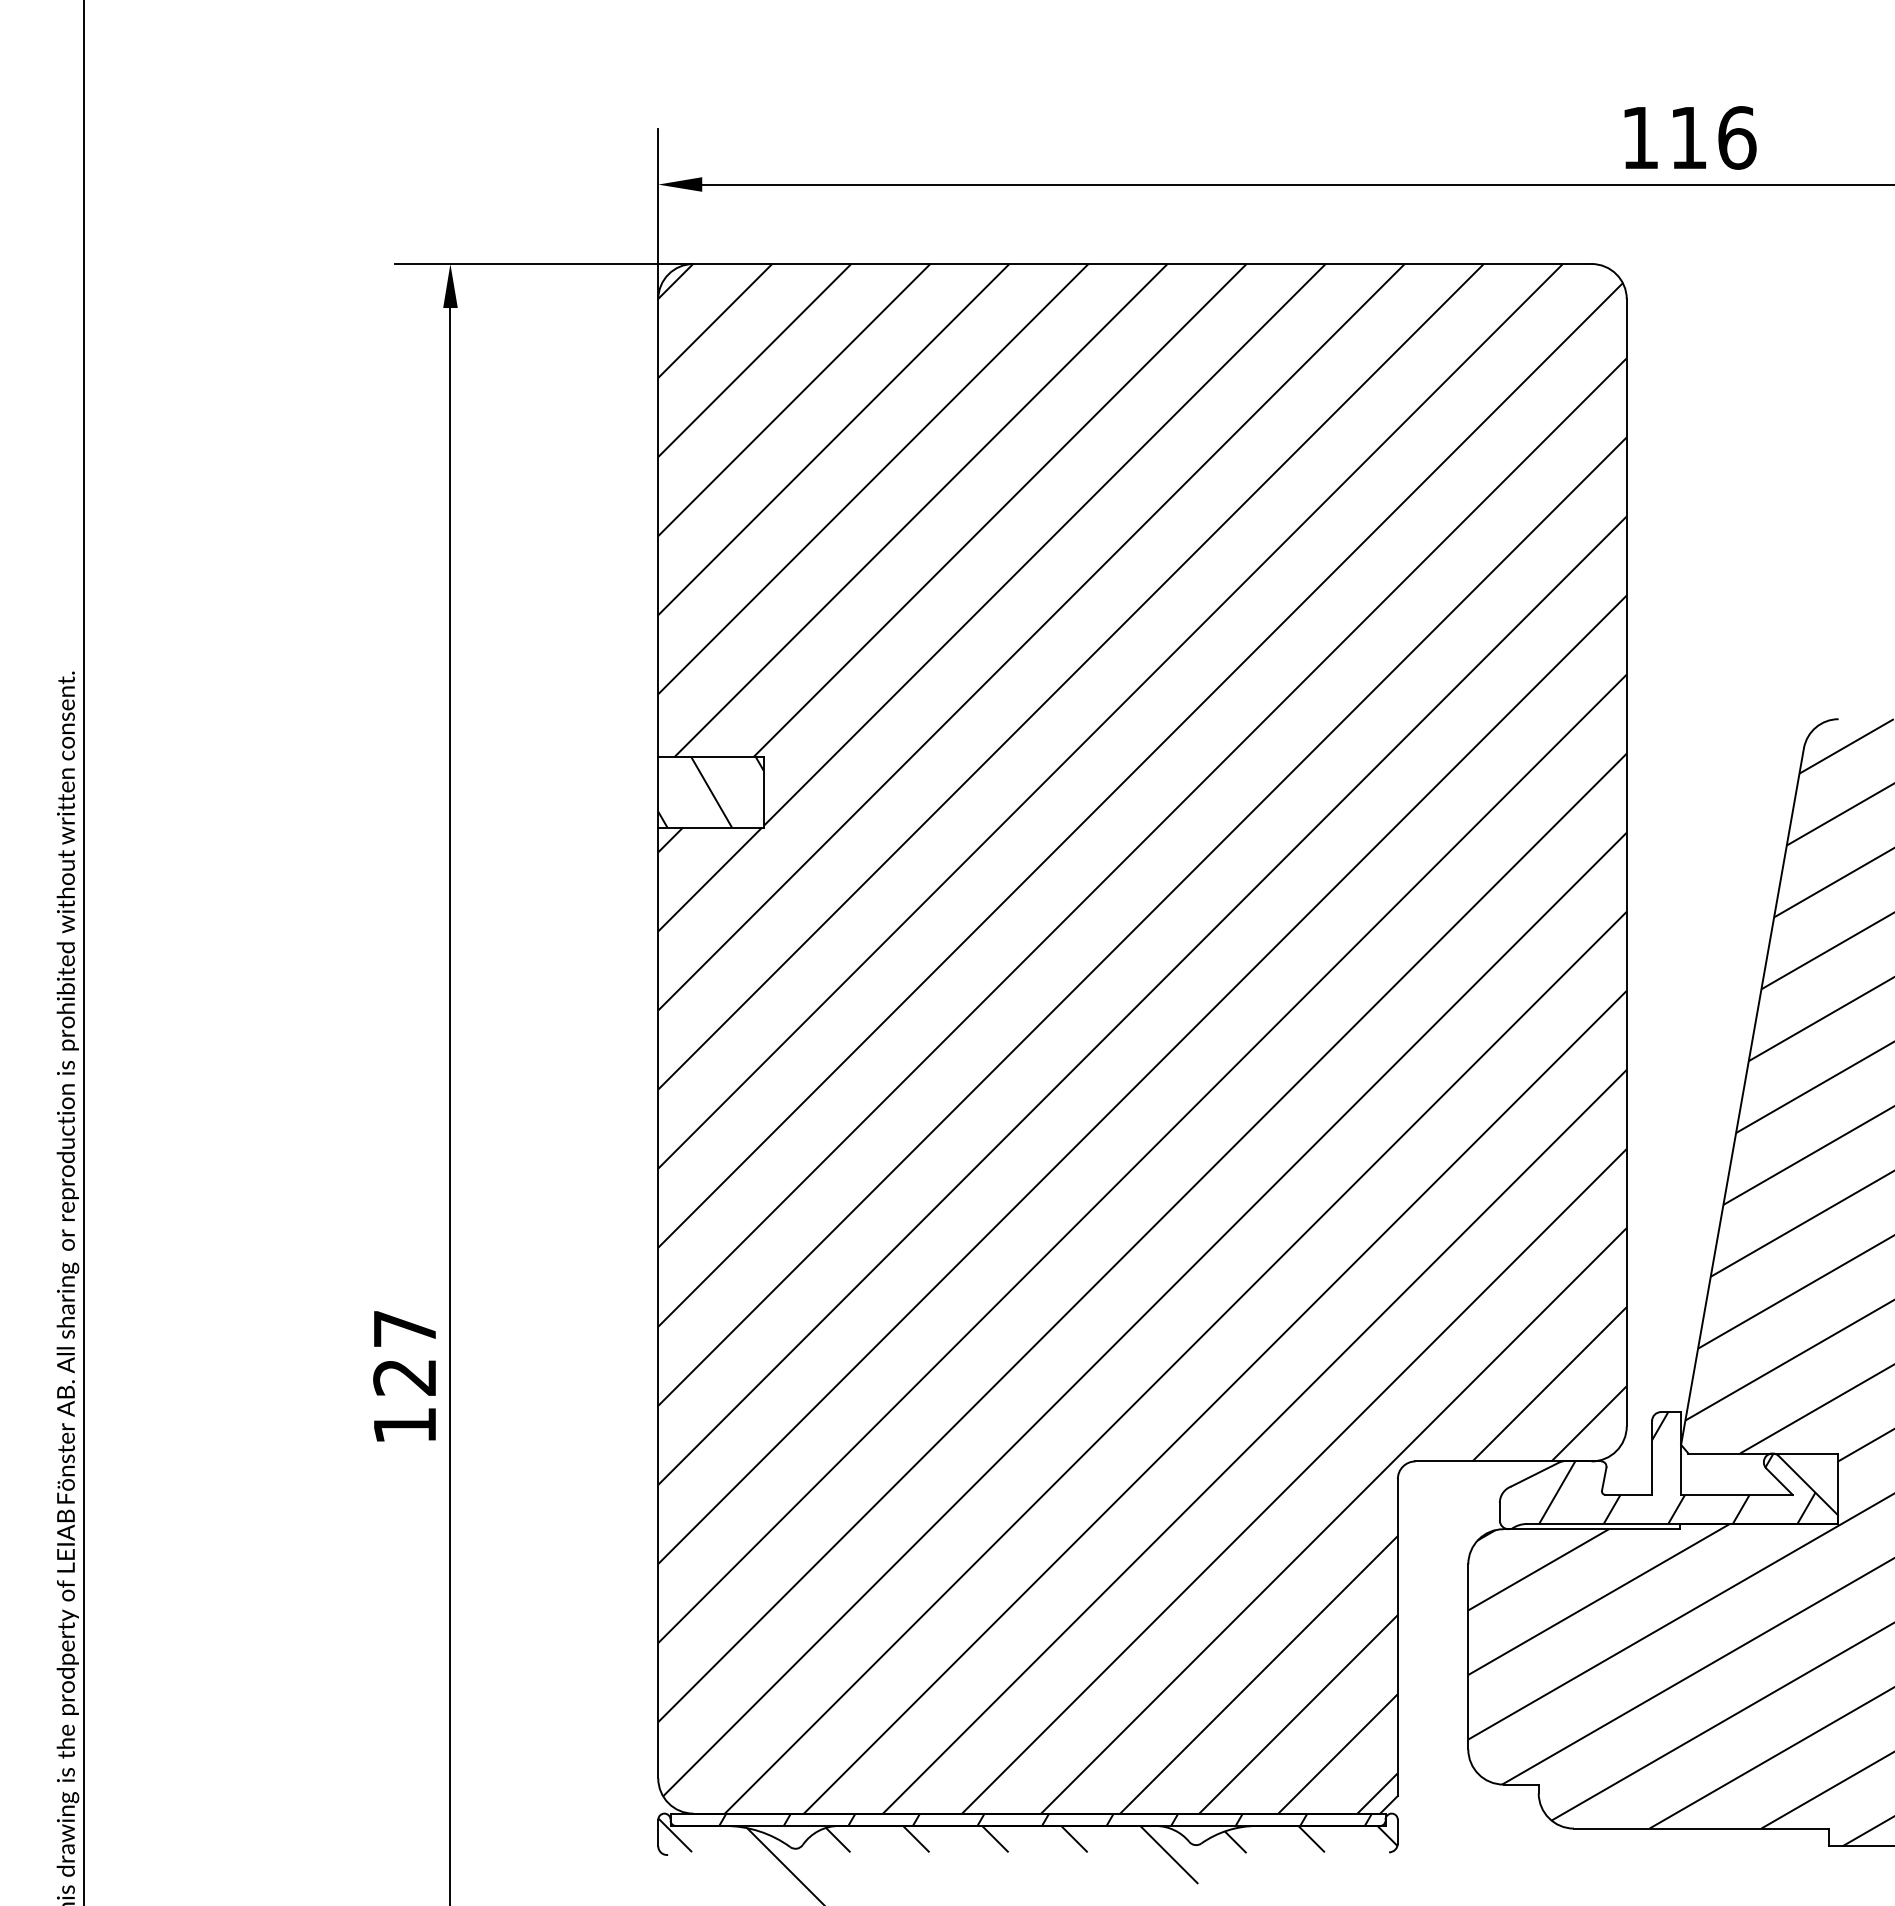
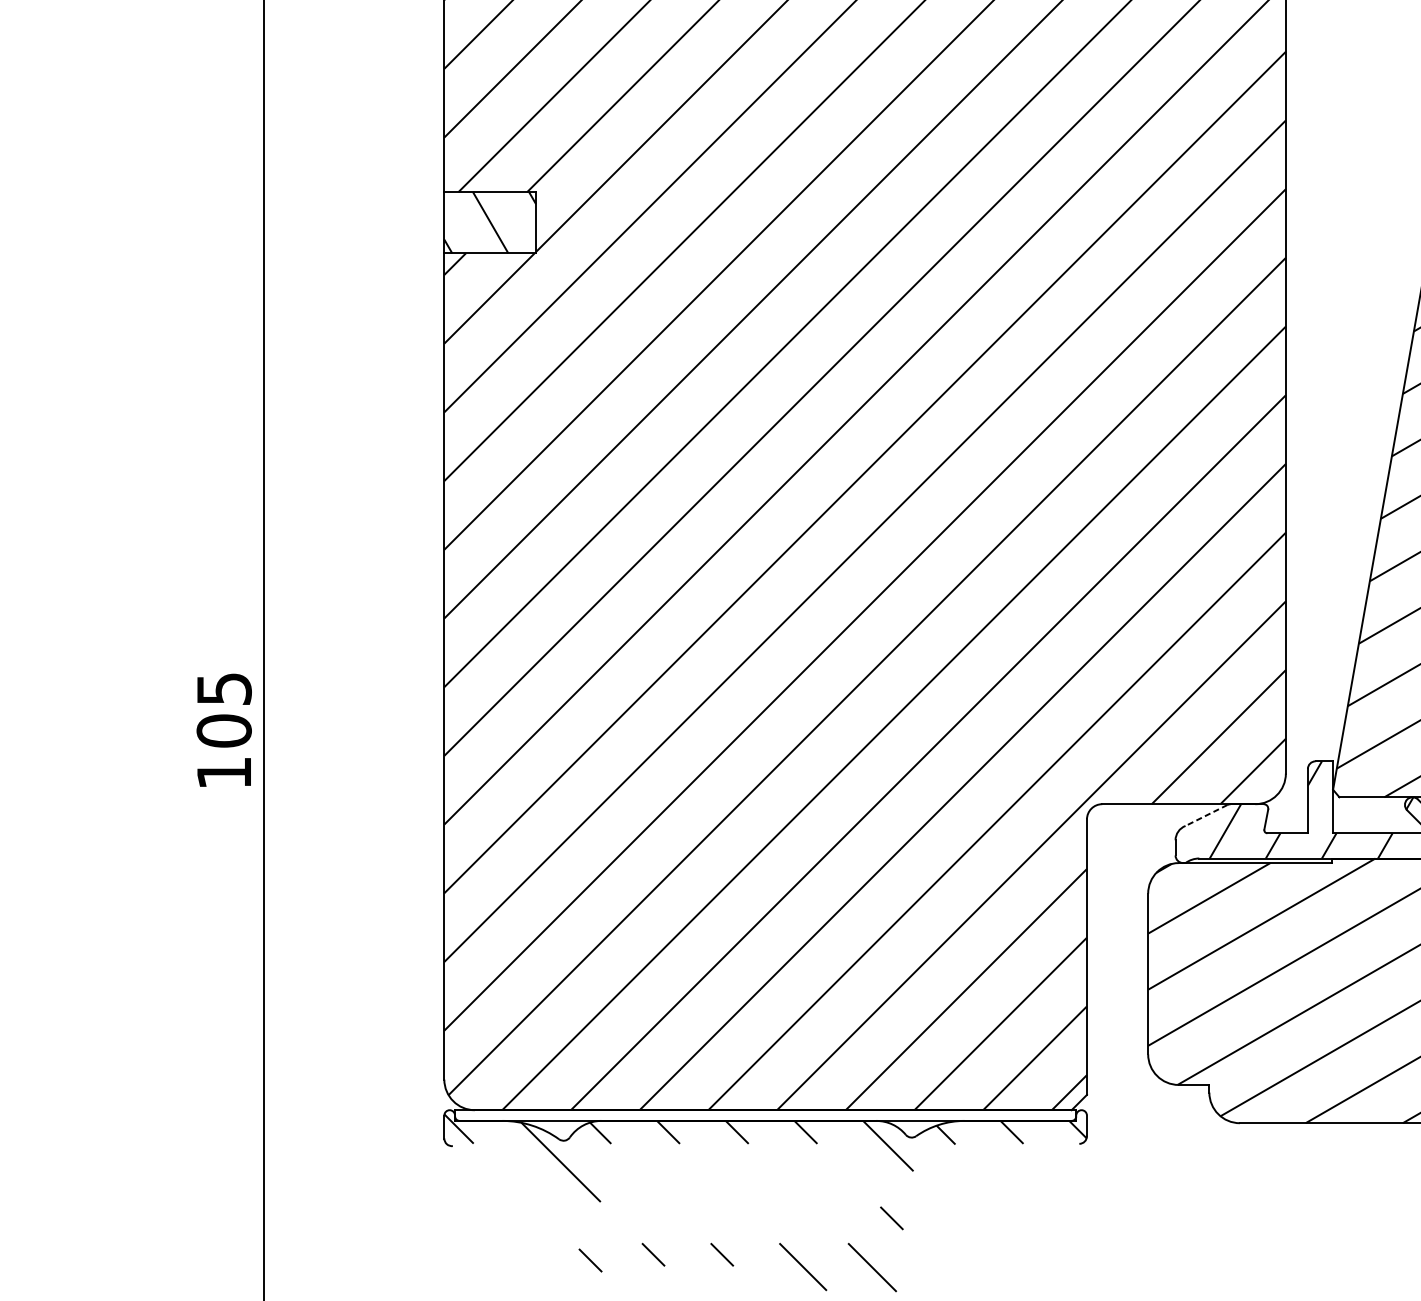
text: (404, 1353) -> (223, 710), 127 -> 105
line: (1534, 1474) -> (1205, 815), solid -> dashed
hatch: (1045, 1819) -> (780, 1115), removed

